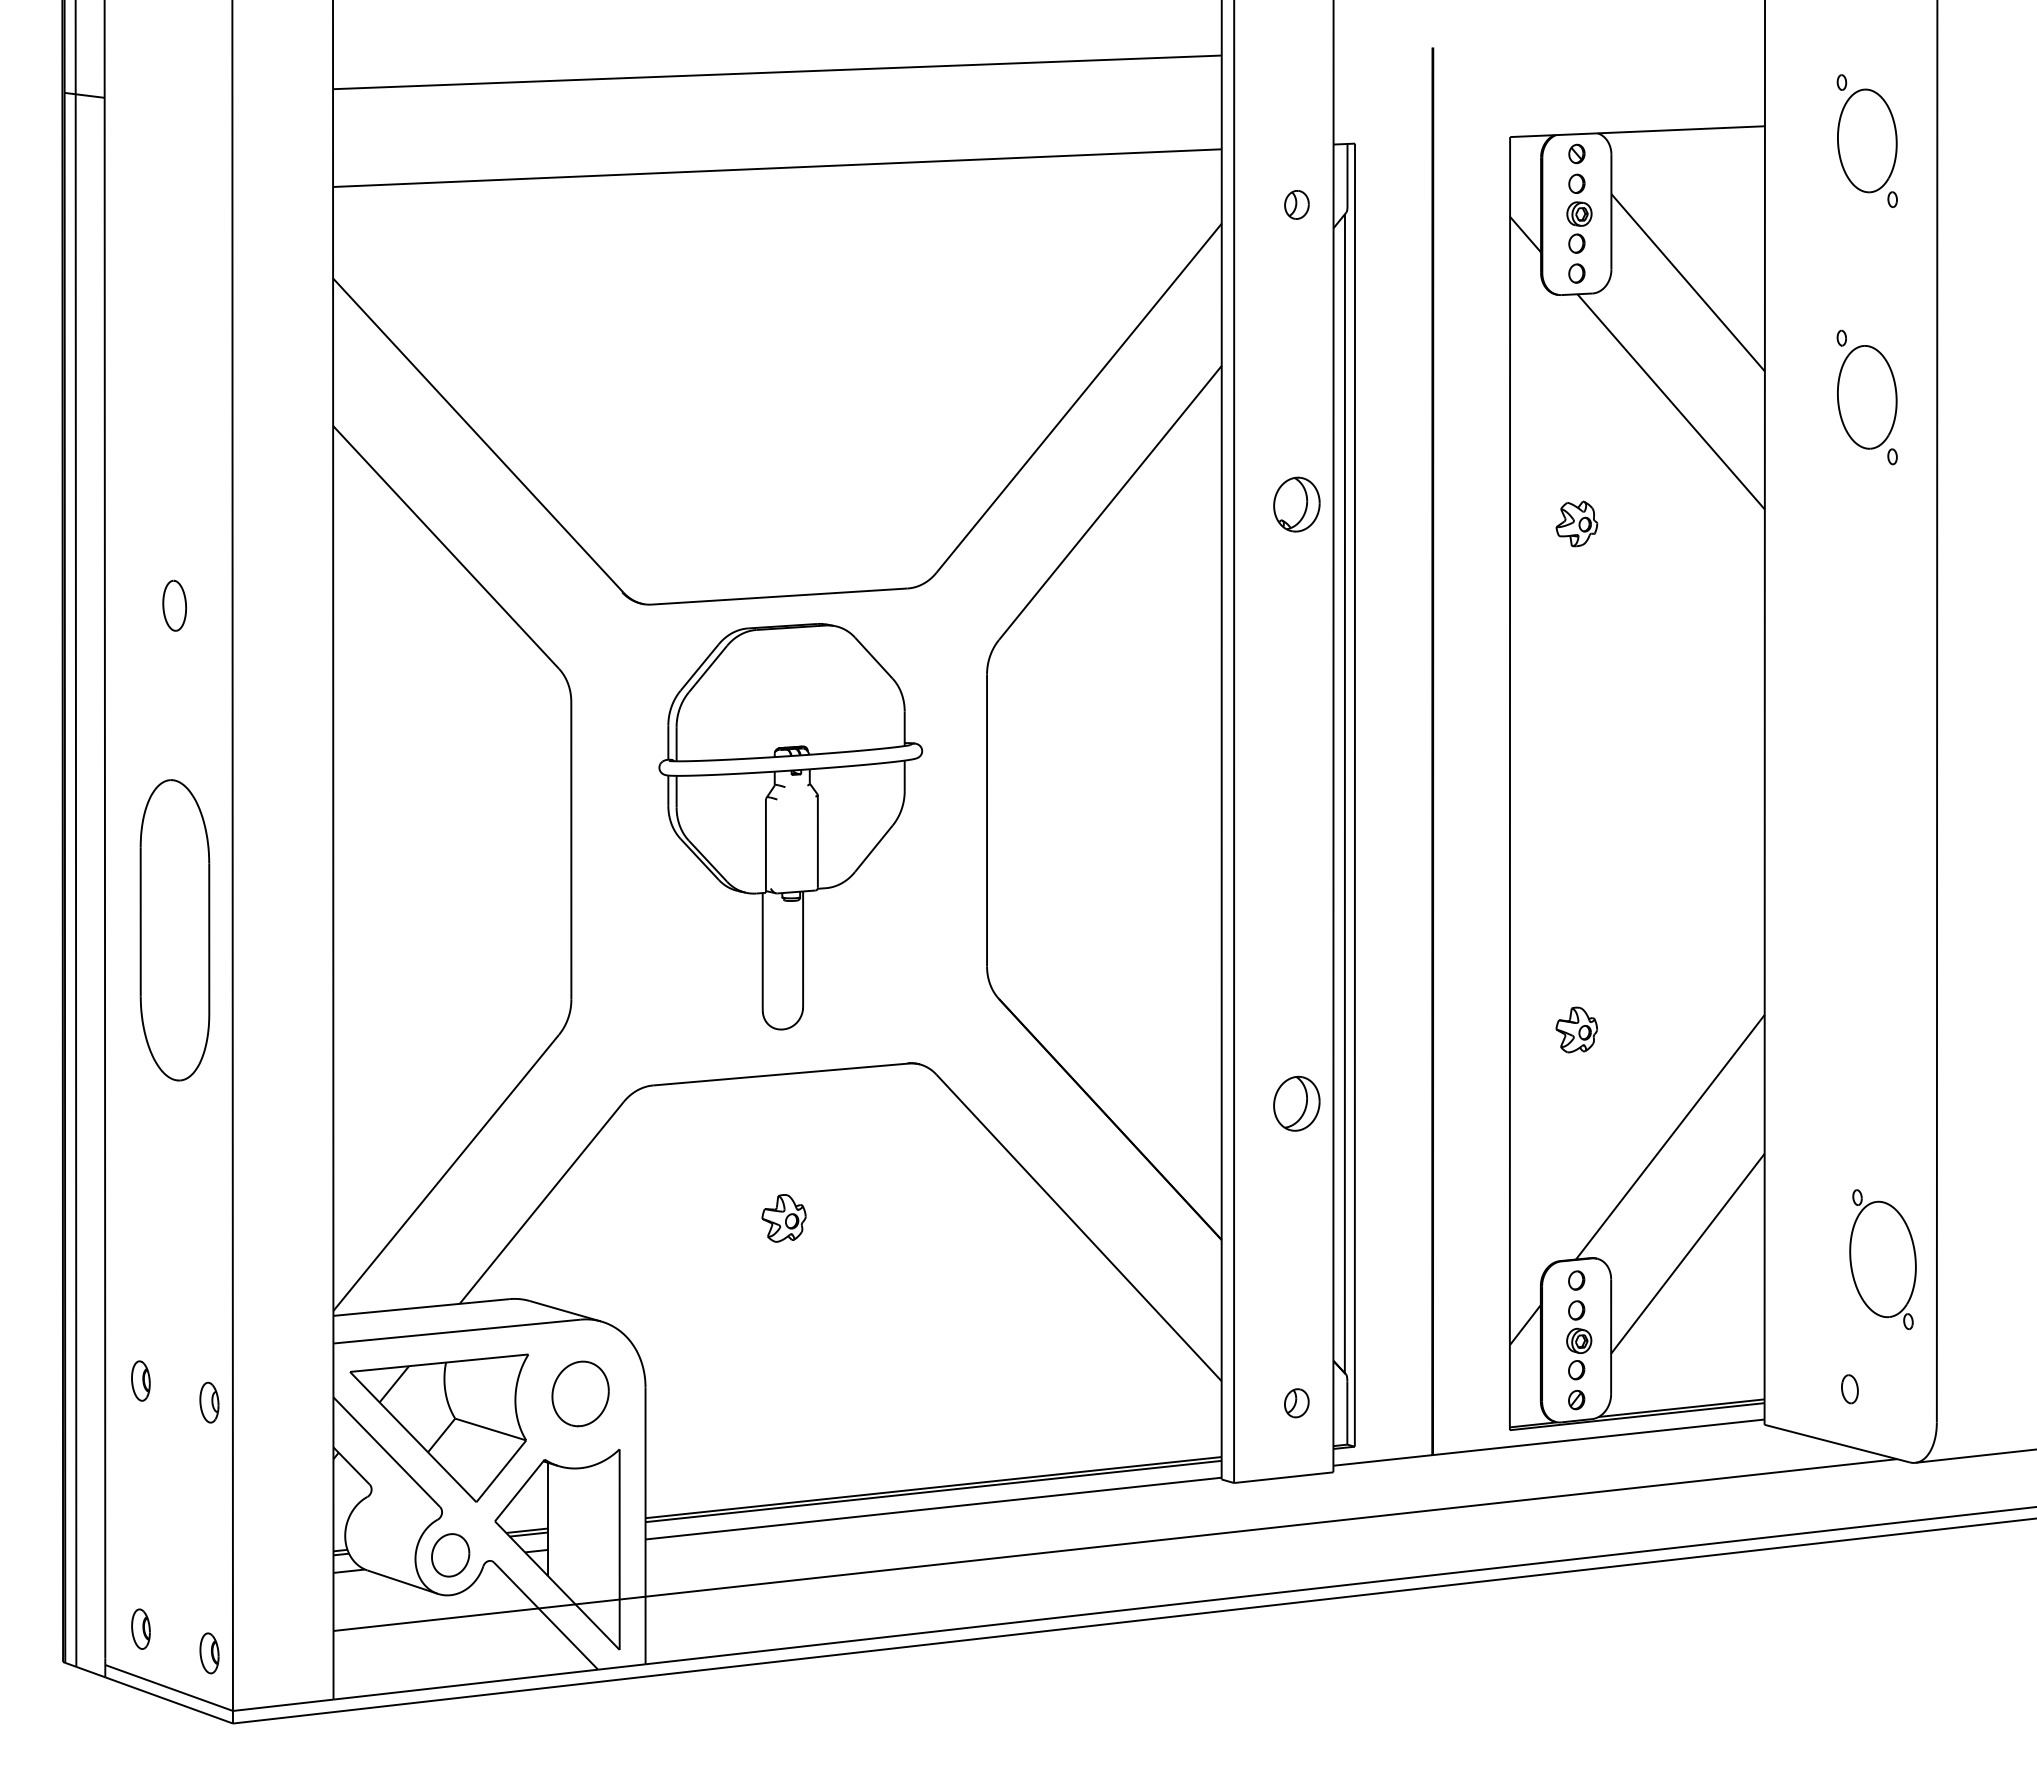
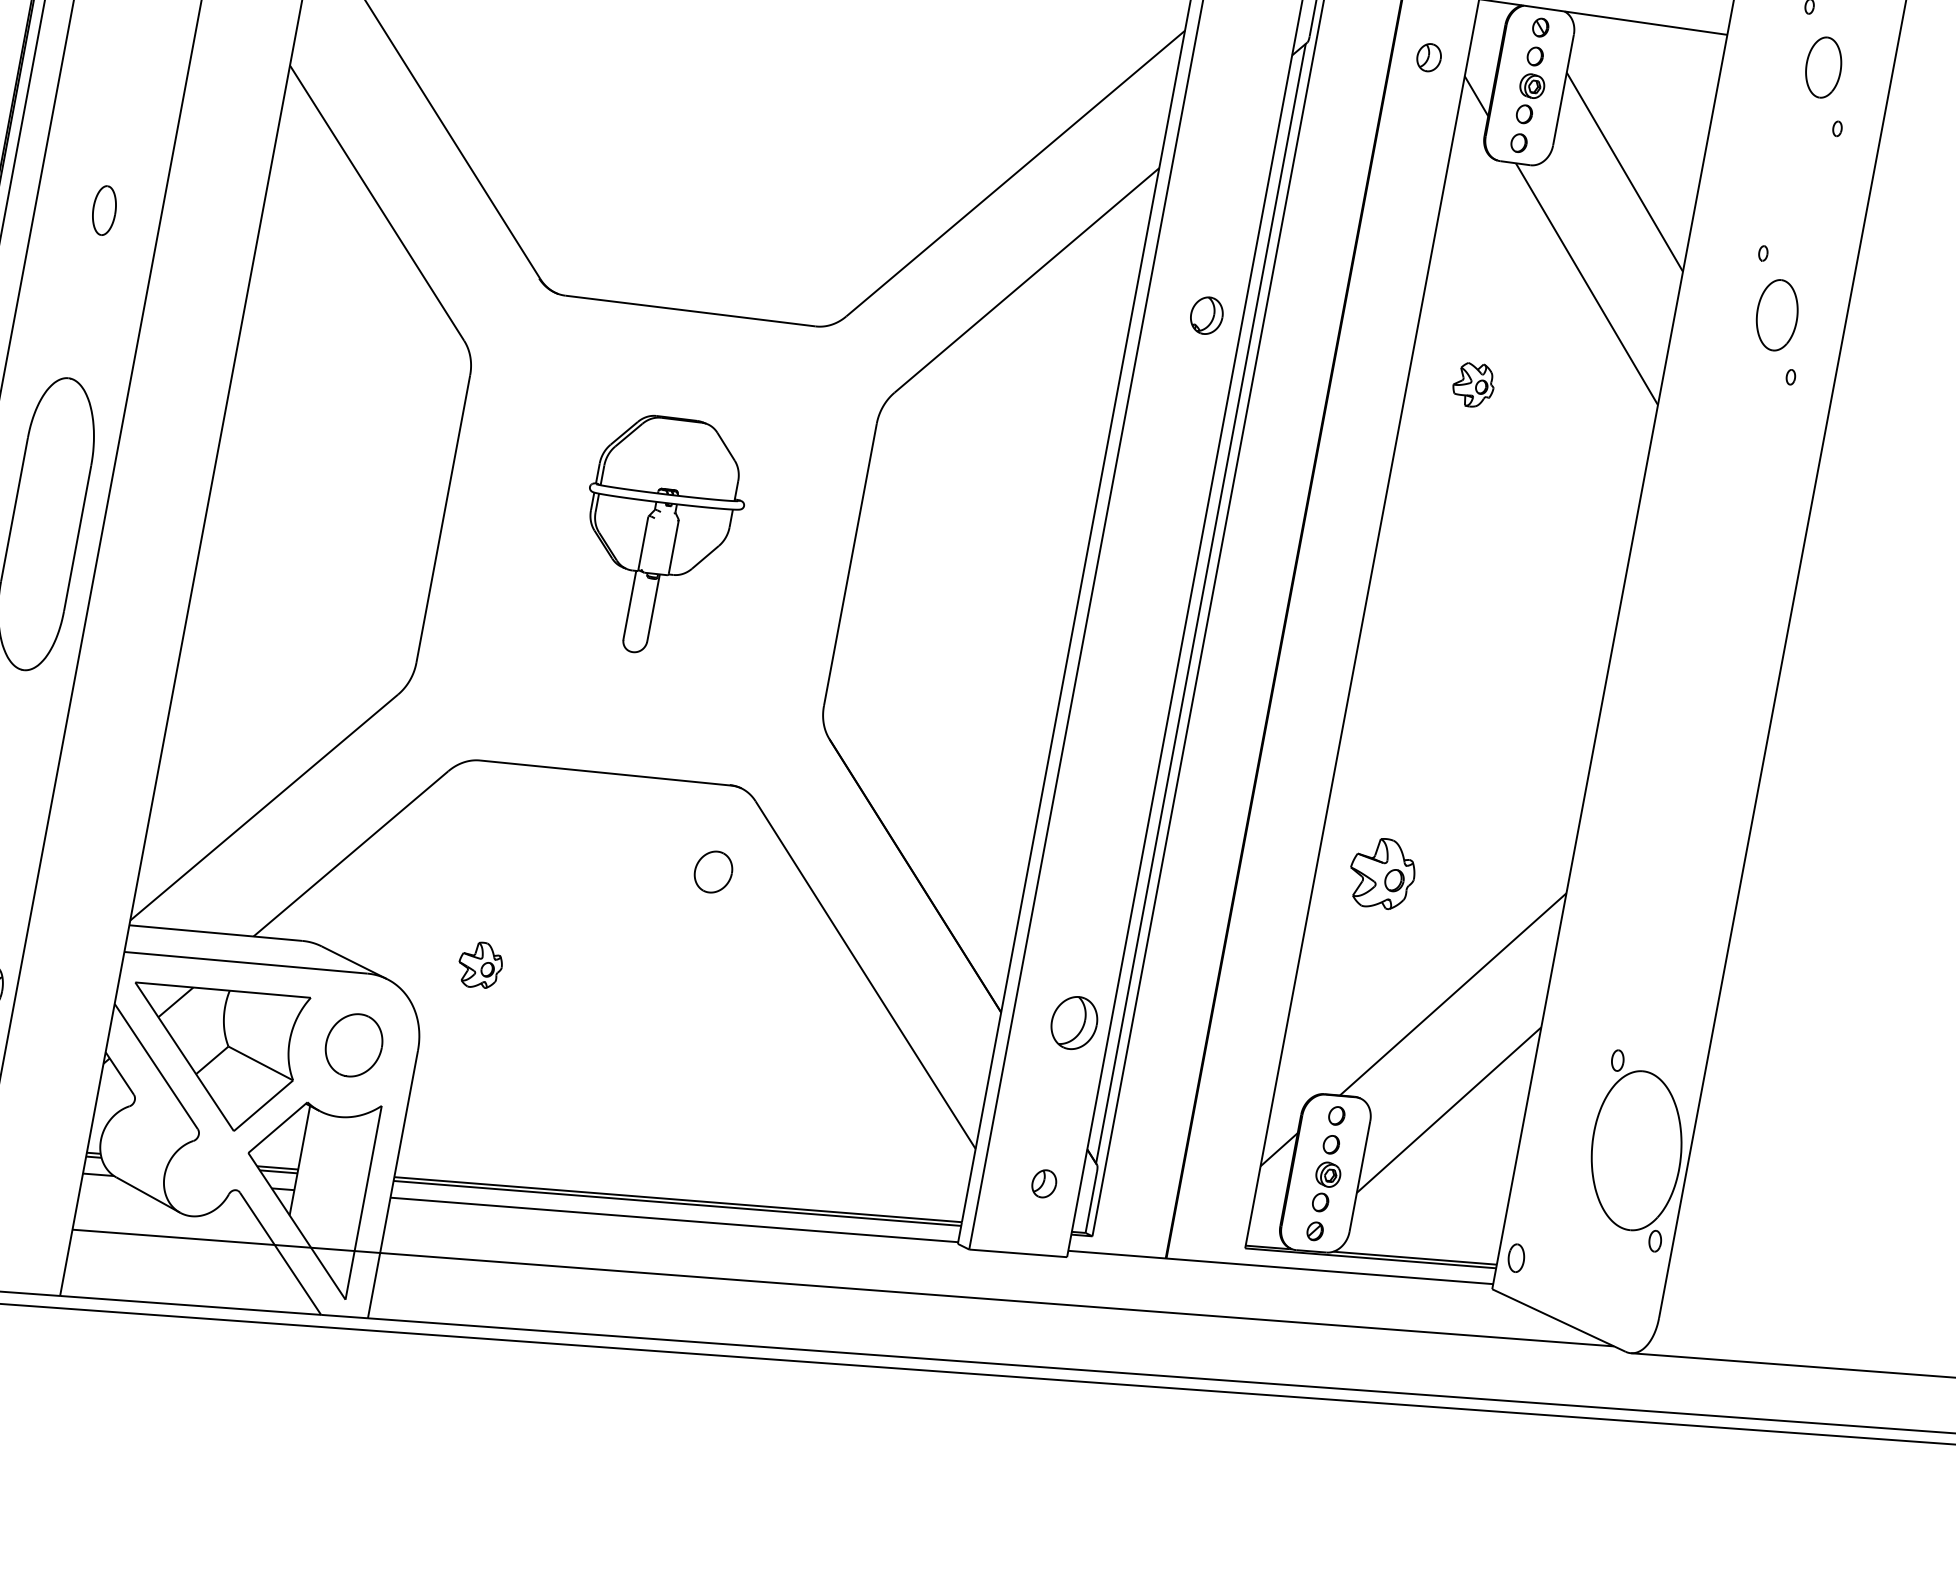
part: (1867, 140) -> (1823, 67), size x0.6
part: (1296, 204) -> (1428, 57), moved
part: (1867, 397) -> (1777, 315), size x0.7
part: (1296, 504) -> (1206, 315), size x0.7
part: (790, 826) -> (659, 535), size x0.6
part: (1576, 1029) -> (1382, 873), size x1.6
part: (1296, 1103) -> (1074, 1022), moved
part: (783, 1218) -> (479, 965), moved
part: (1882, 1259) -> (1636, 1150), size x1.4
part: (1849, 1389) -> (1515, 1258), moved
part: (450, 1555) -> (713, 872), moved

